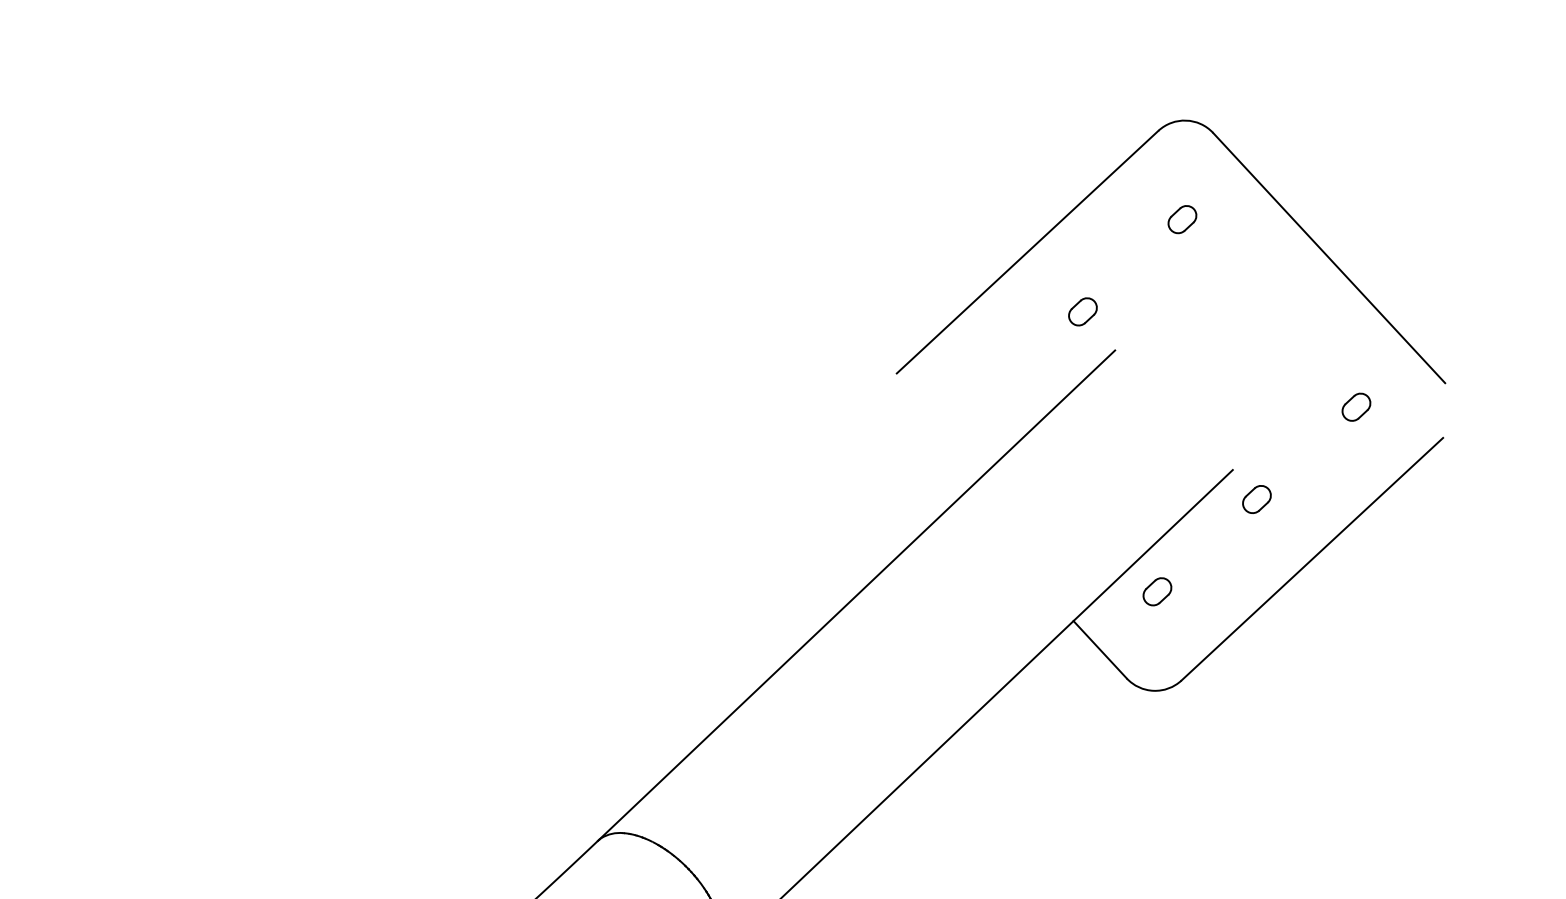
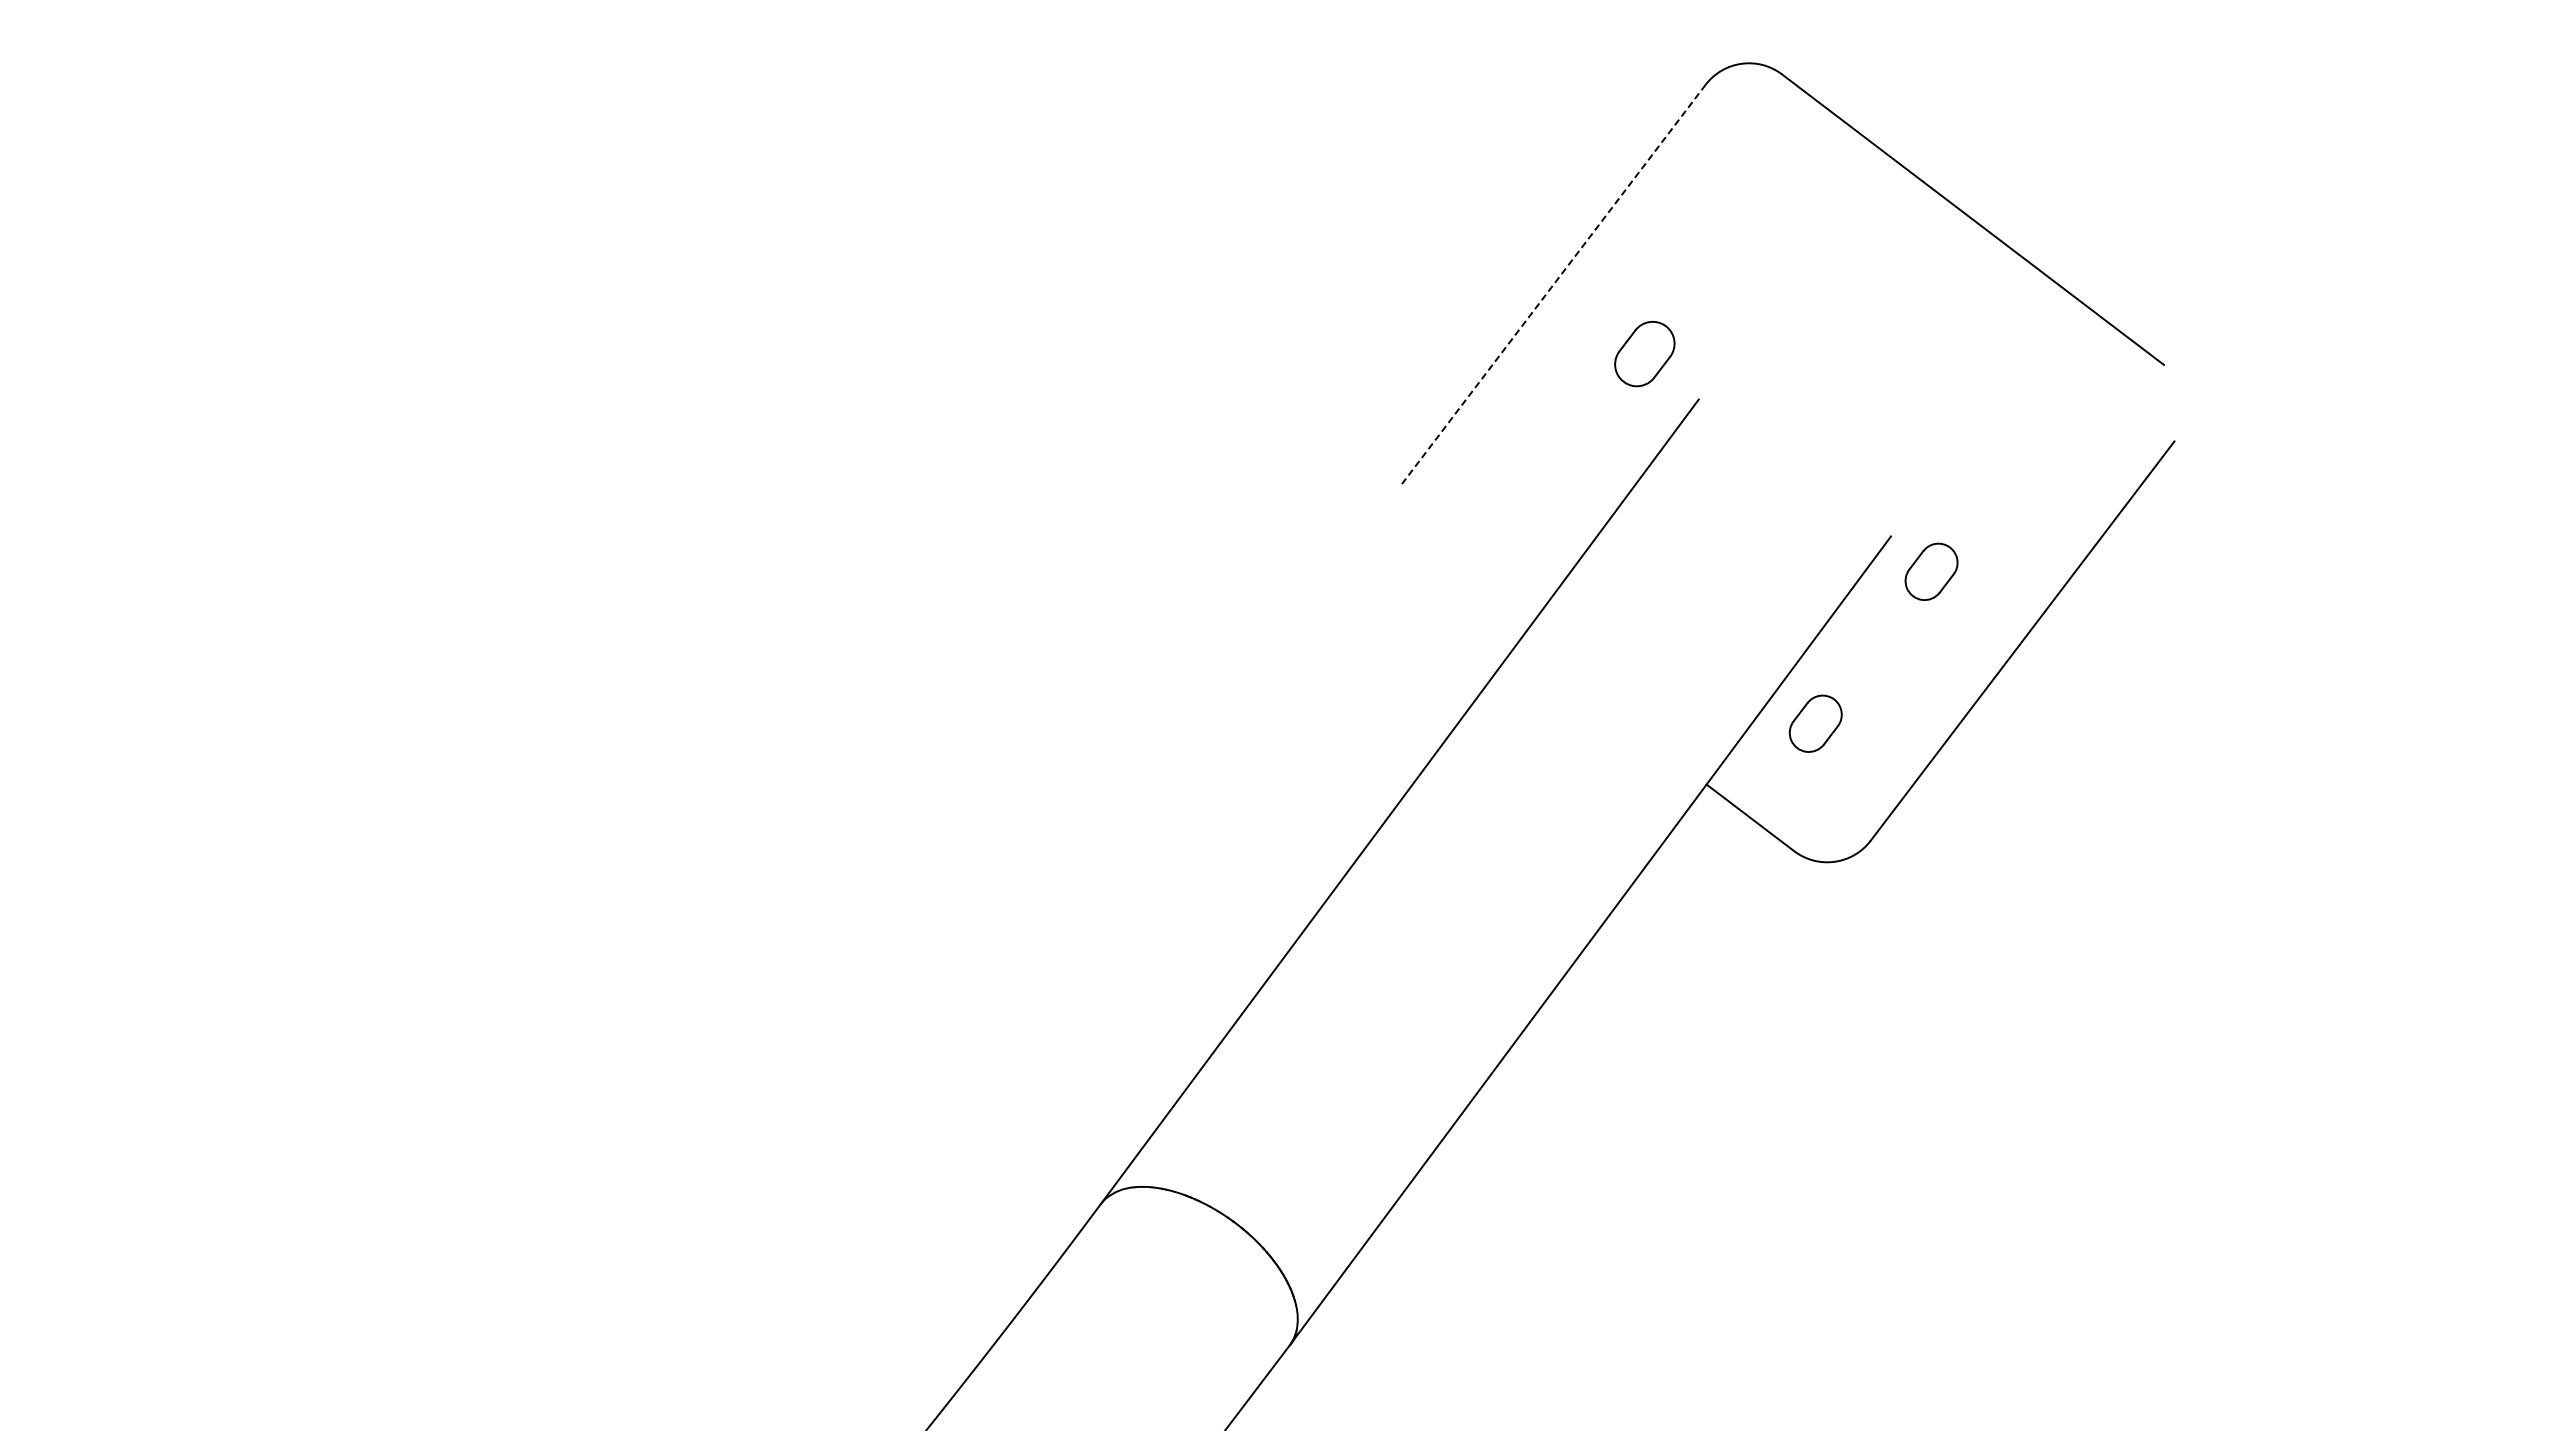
part: (1182, 219) -> (1760, 201), removed
line: (1027, 252) -> (1553, 284), solid -> dashed
part: (1082, 311) -> (1644, 353), size x1.6
part: (1356, 406) -> (2046, 419), removed
part: (1256, 499) -> (1930, 571), size x1.4
part: (1157, 591) -> (1815, 723), size x1.4

